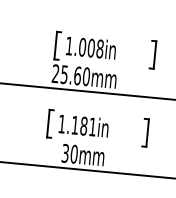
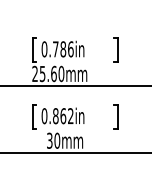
text: (84, 47) -> (57, 49), 1.008in -> 0.786in
text: (77, 125) -> (57, 116), 1.181in -> 0.862in

